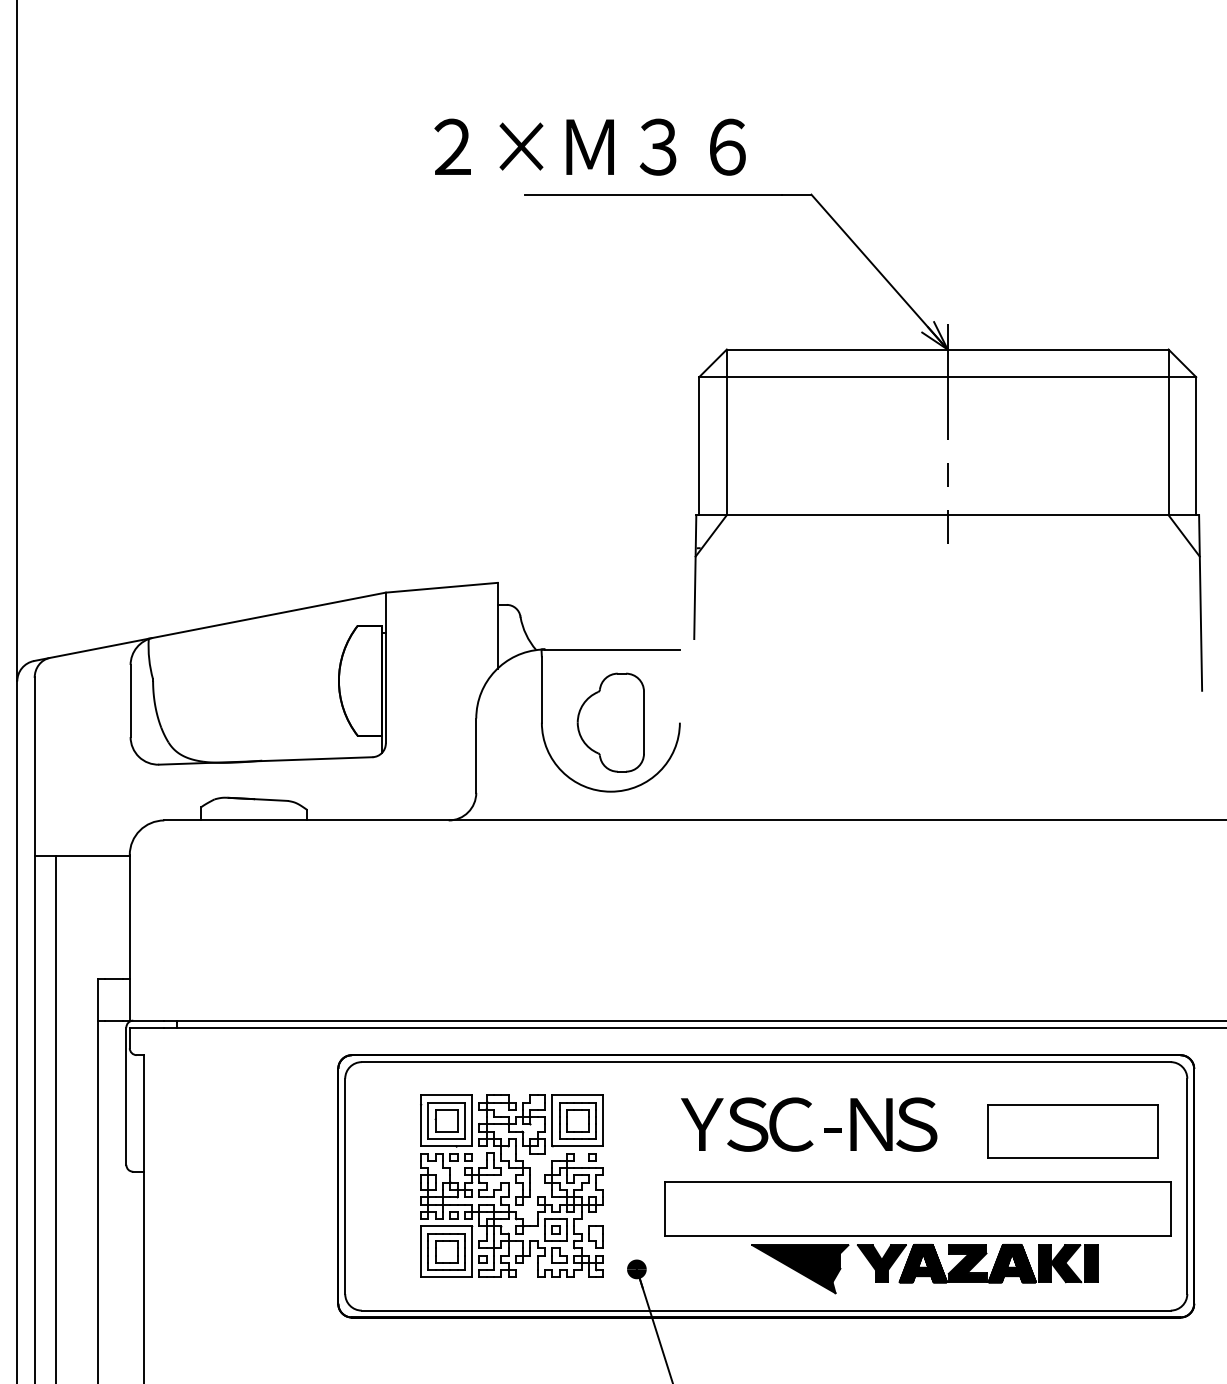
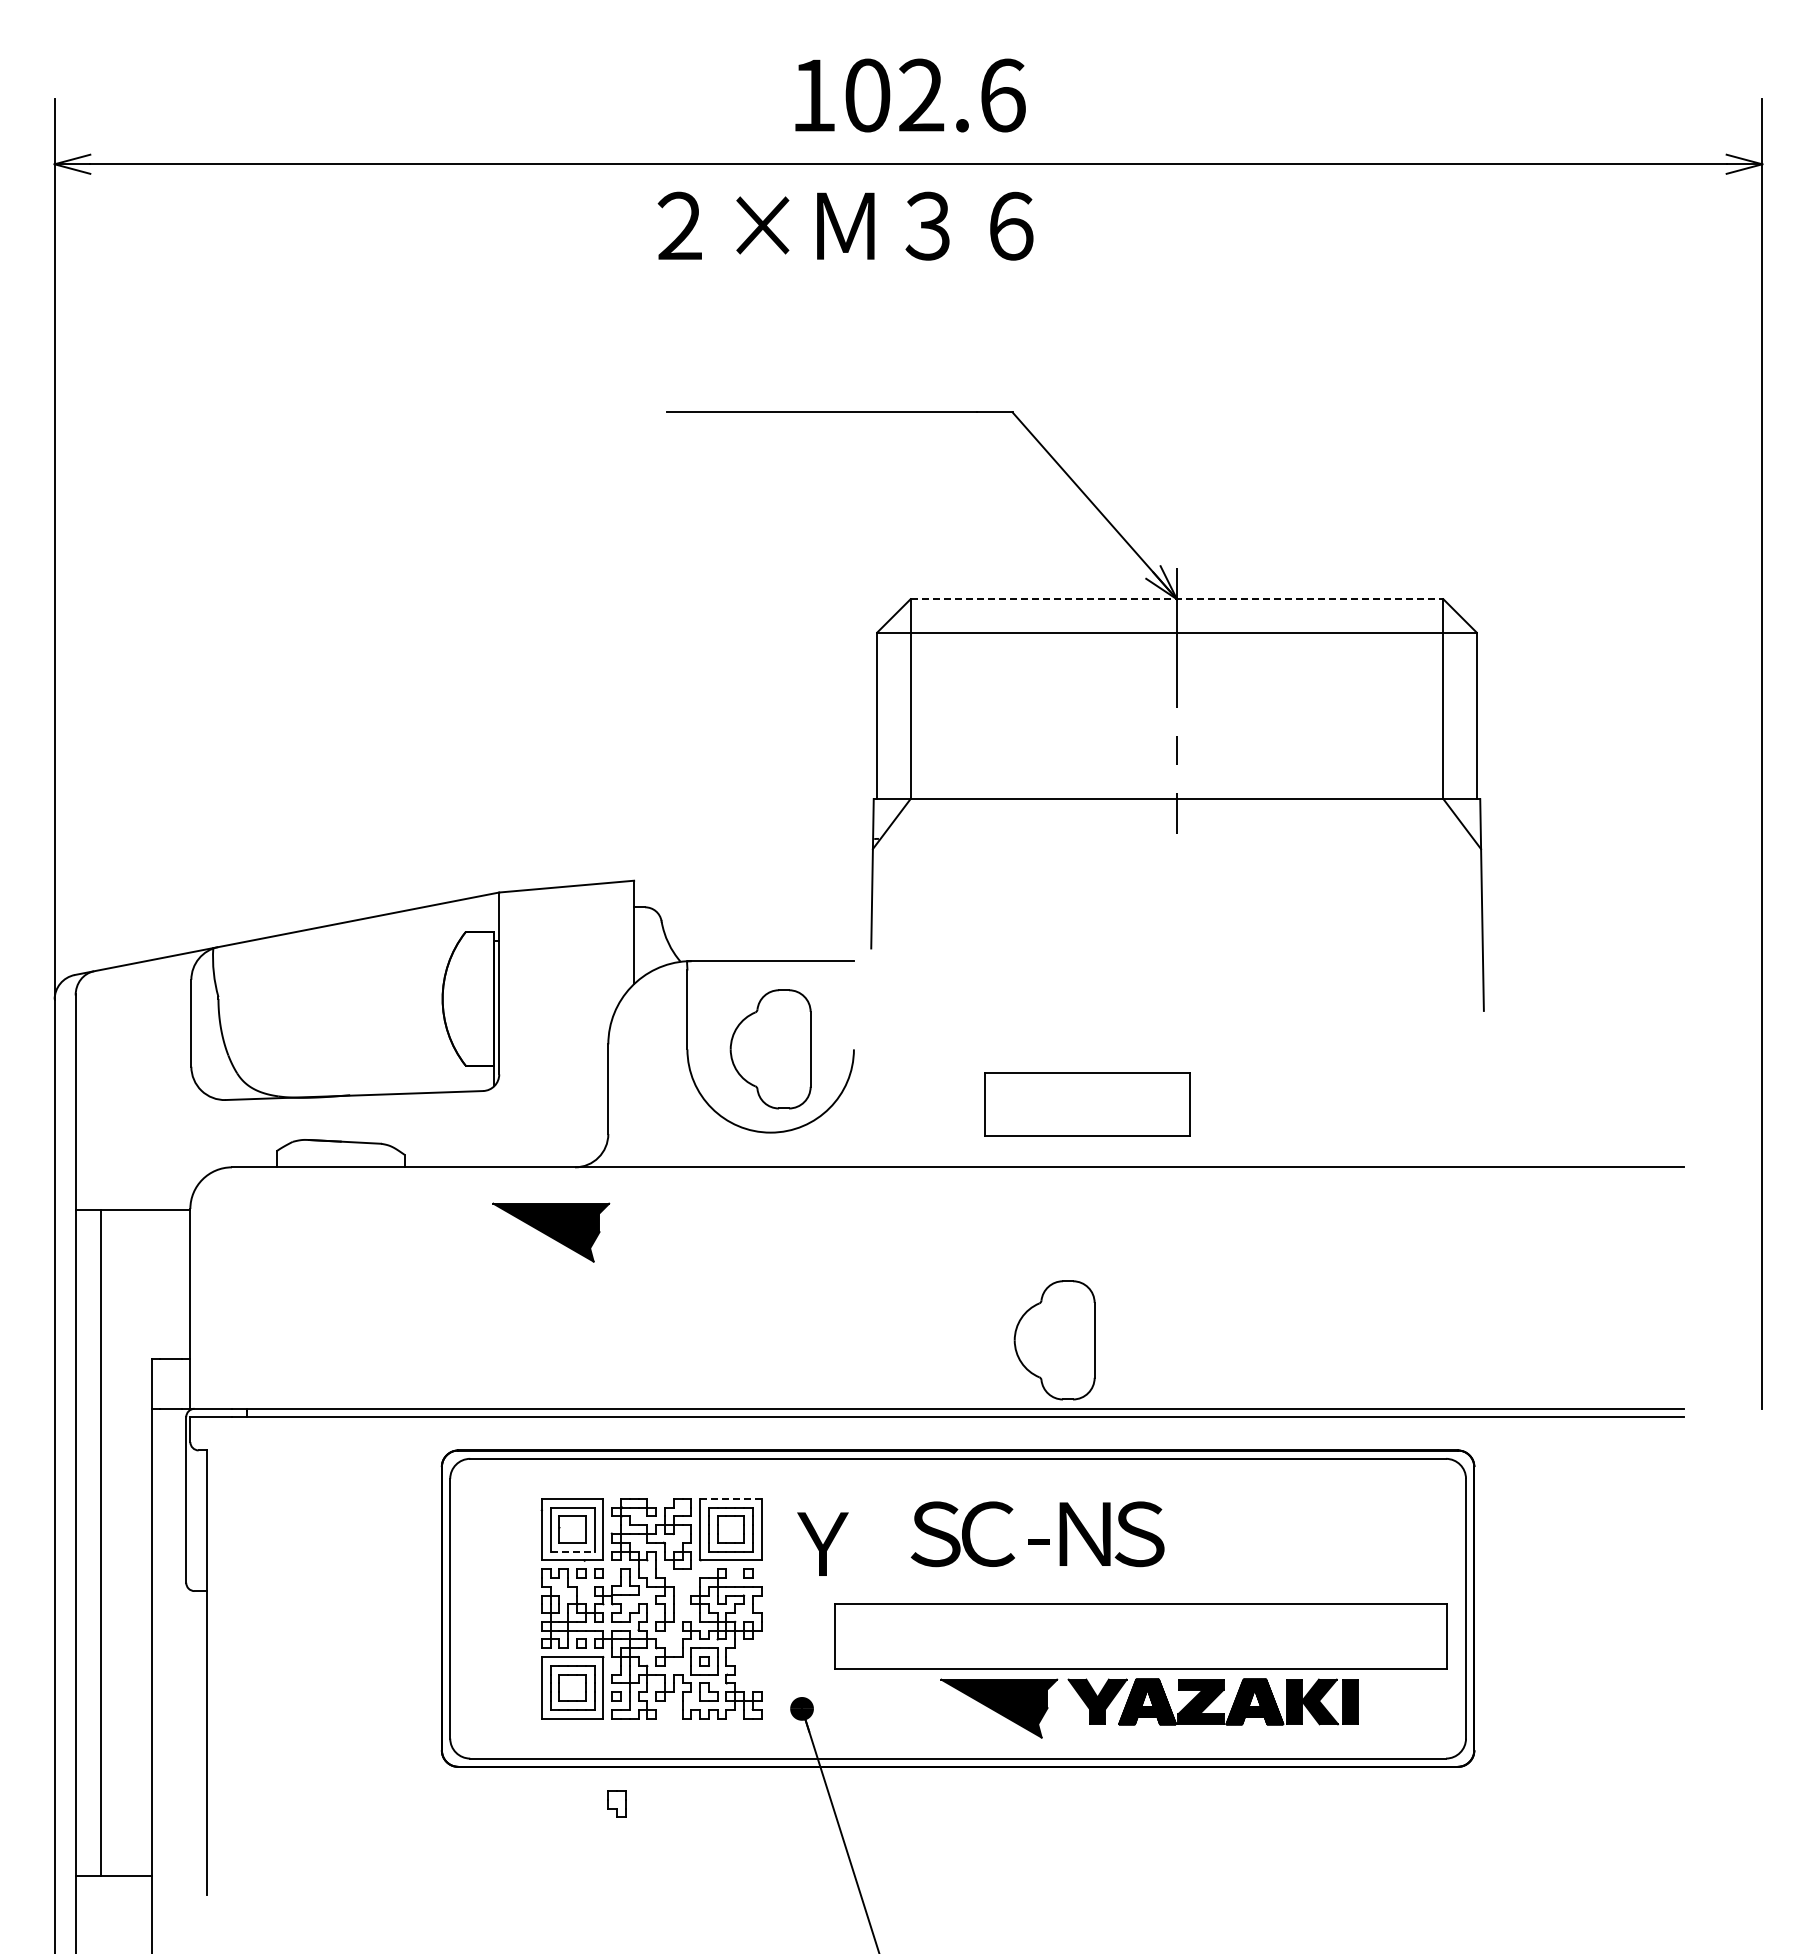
text: (589, 146) -> (845, 225), moved
line: (948, 349) -> (1177, 599), solid -> dashed
part: (429, 874) -> (551, 1232), added
part: (846, 964) -> (1054, 1340), added
line: (577, 1095) -> (730, 1498), solid -> dashed
text: (701, 1124) -> (822, 1543), moved
part: (1073, 1131) -> (1087, 1104), moved
line: (446, 1138) -> (572, 1551), solid -> dashed
part: (595, 1236) -> (616, 1803), moved

